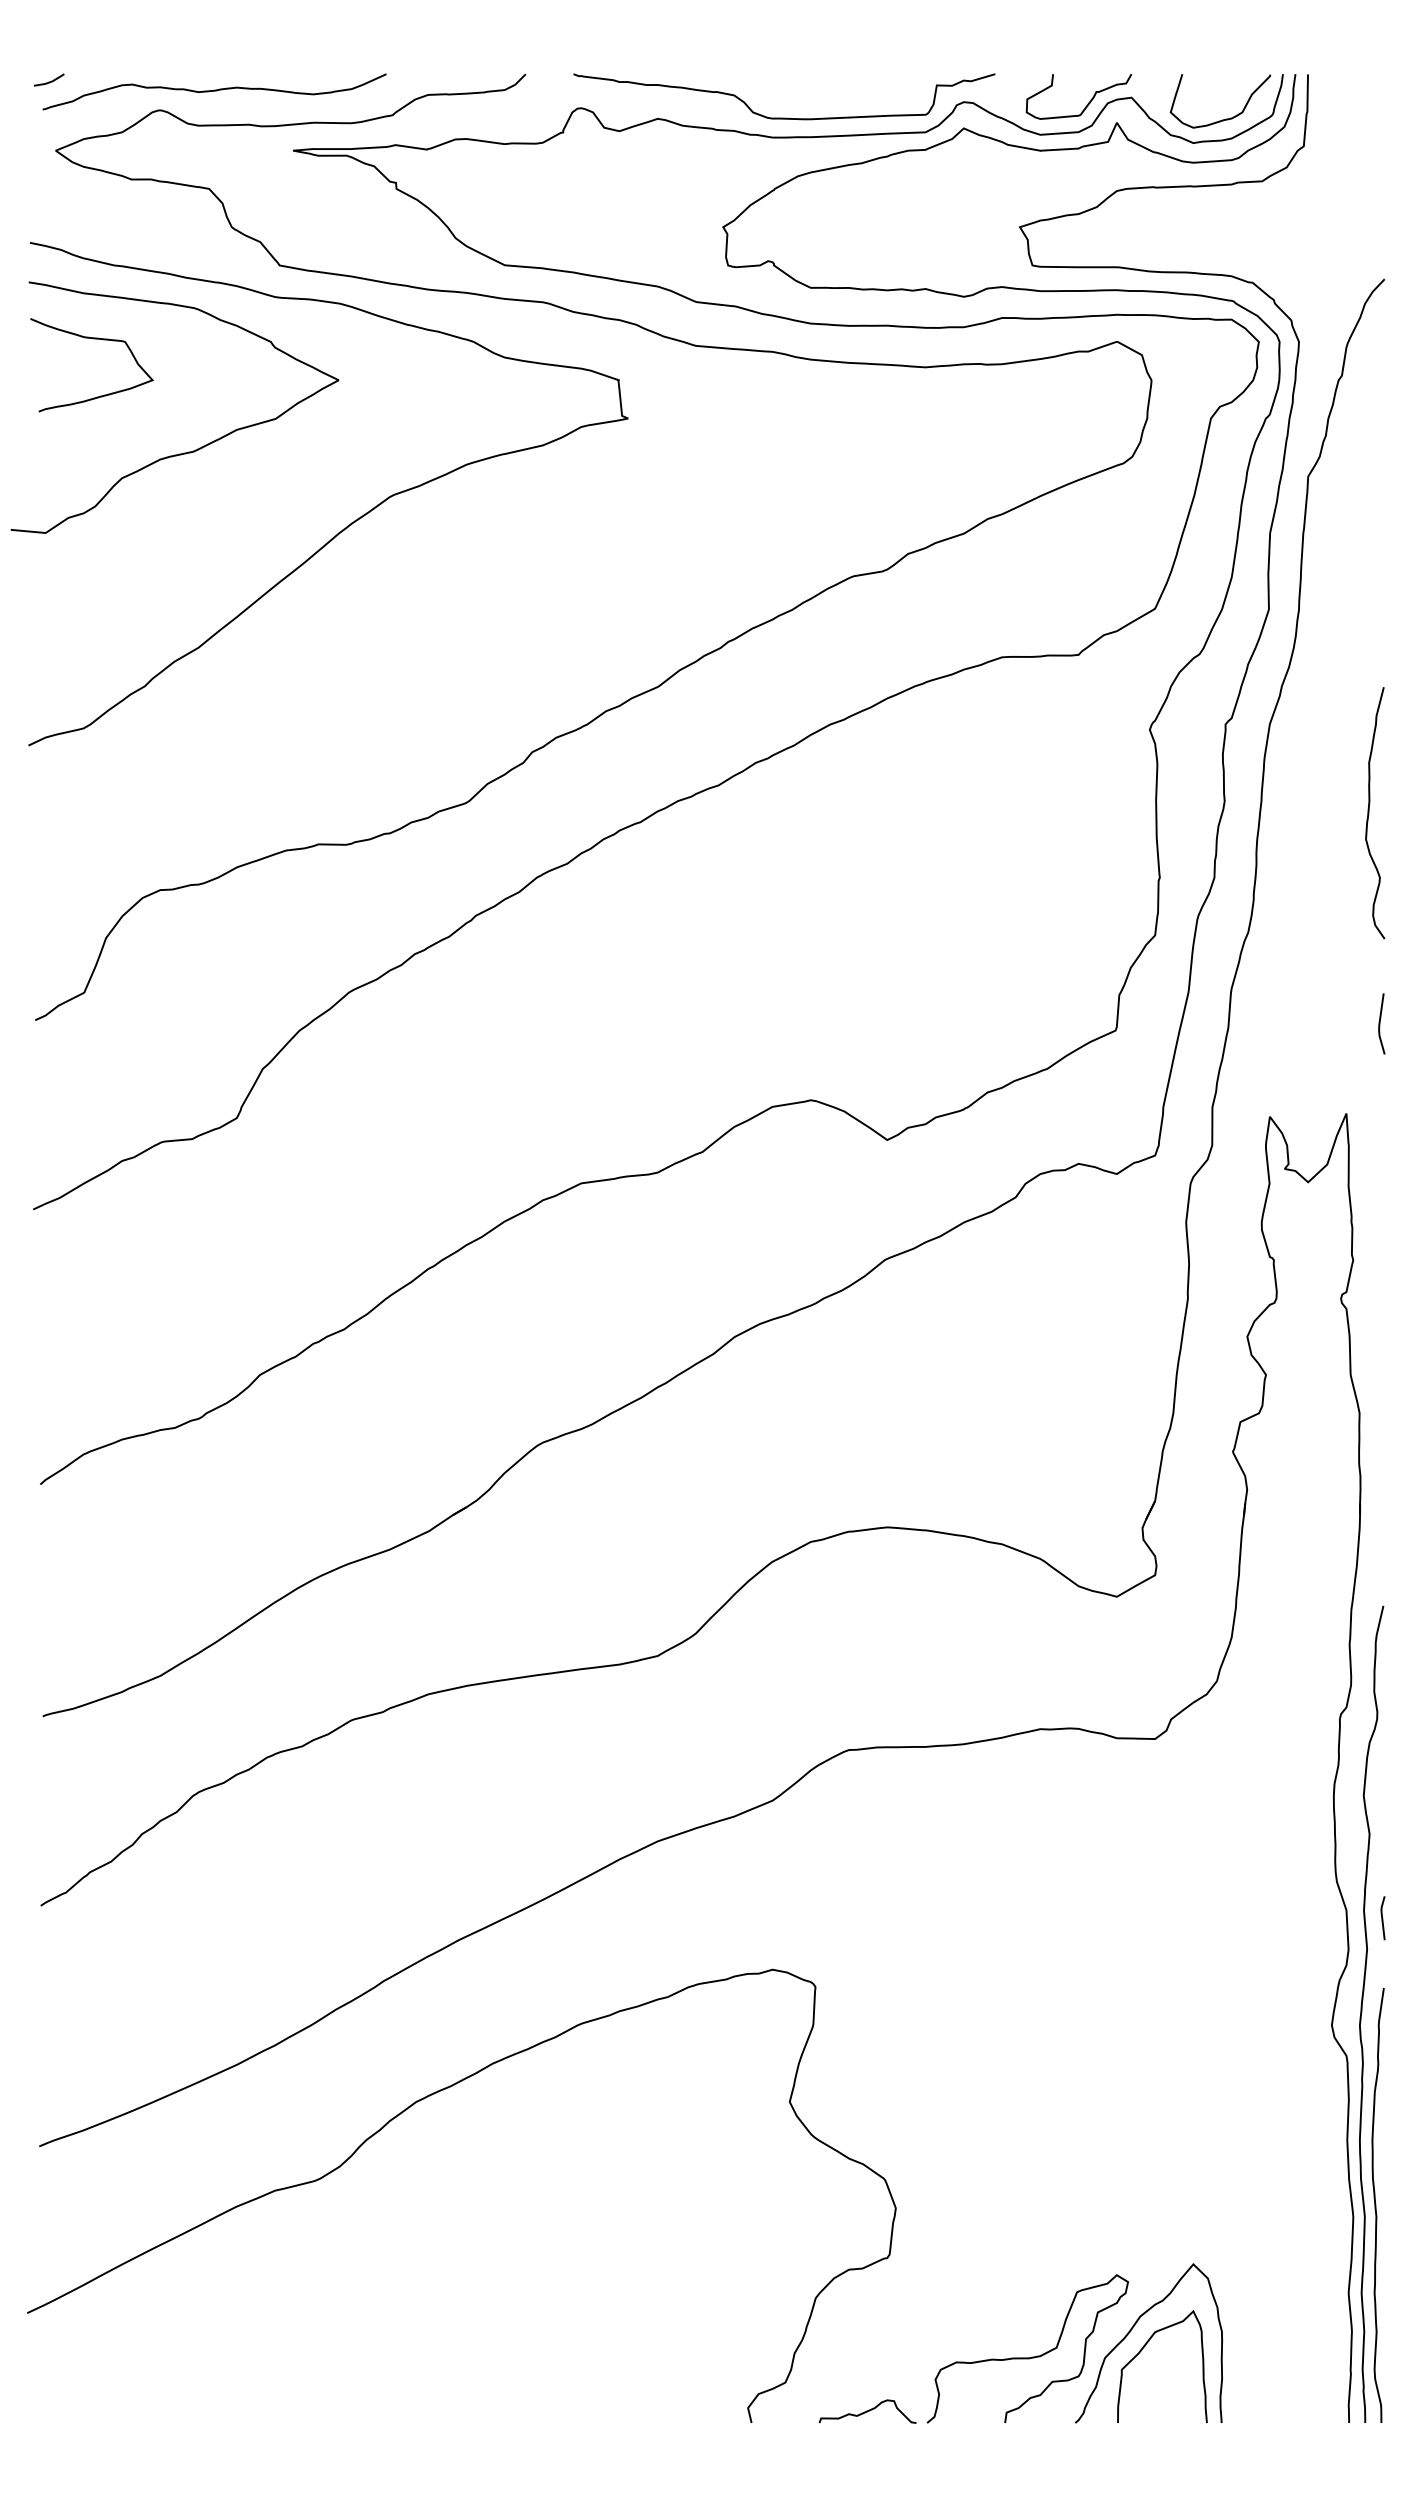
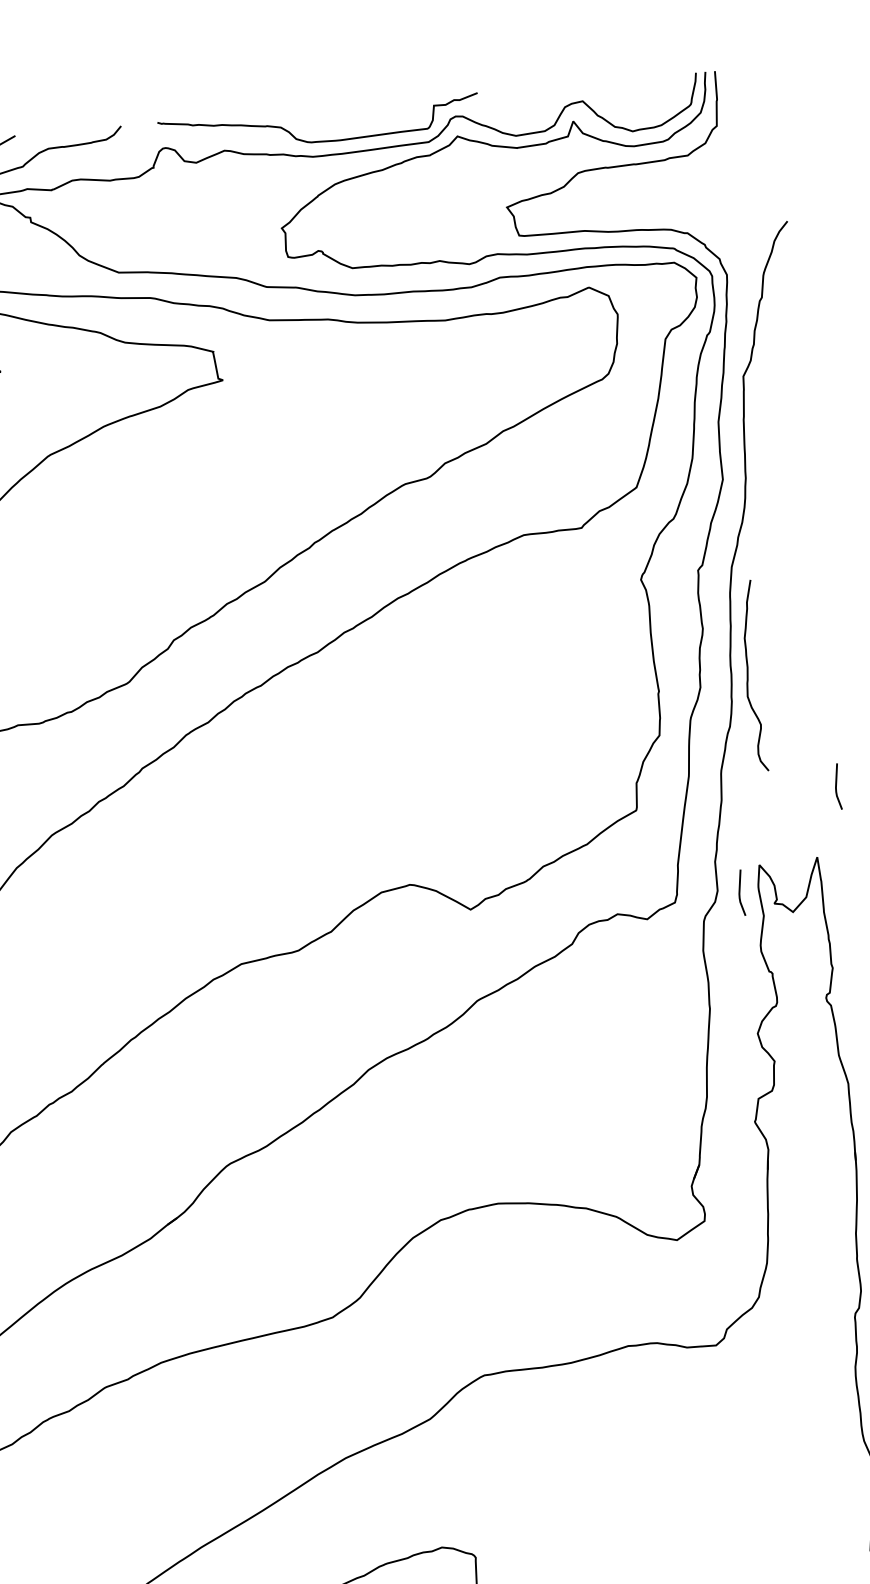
curve: (1087, 103) -> (549, 108), removed
curve: (1225, 118) -> (655, 110), removed
curve: (1369, 813) -> (748, 676), moved
line: (1241, 1150) -> (740, 892), added

